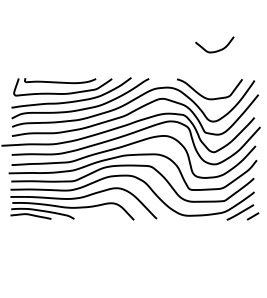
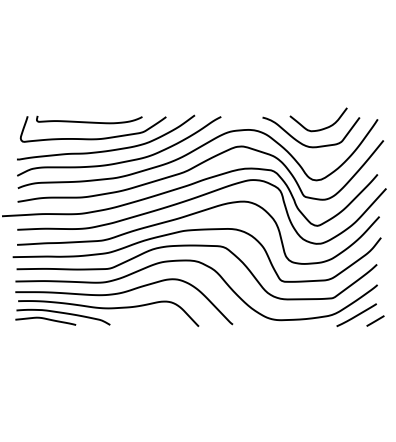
curve: (215, 50) -> (319, 128), moved

